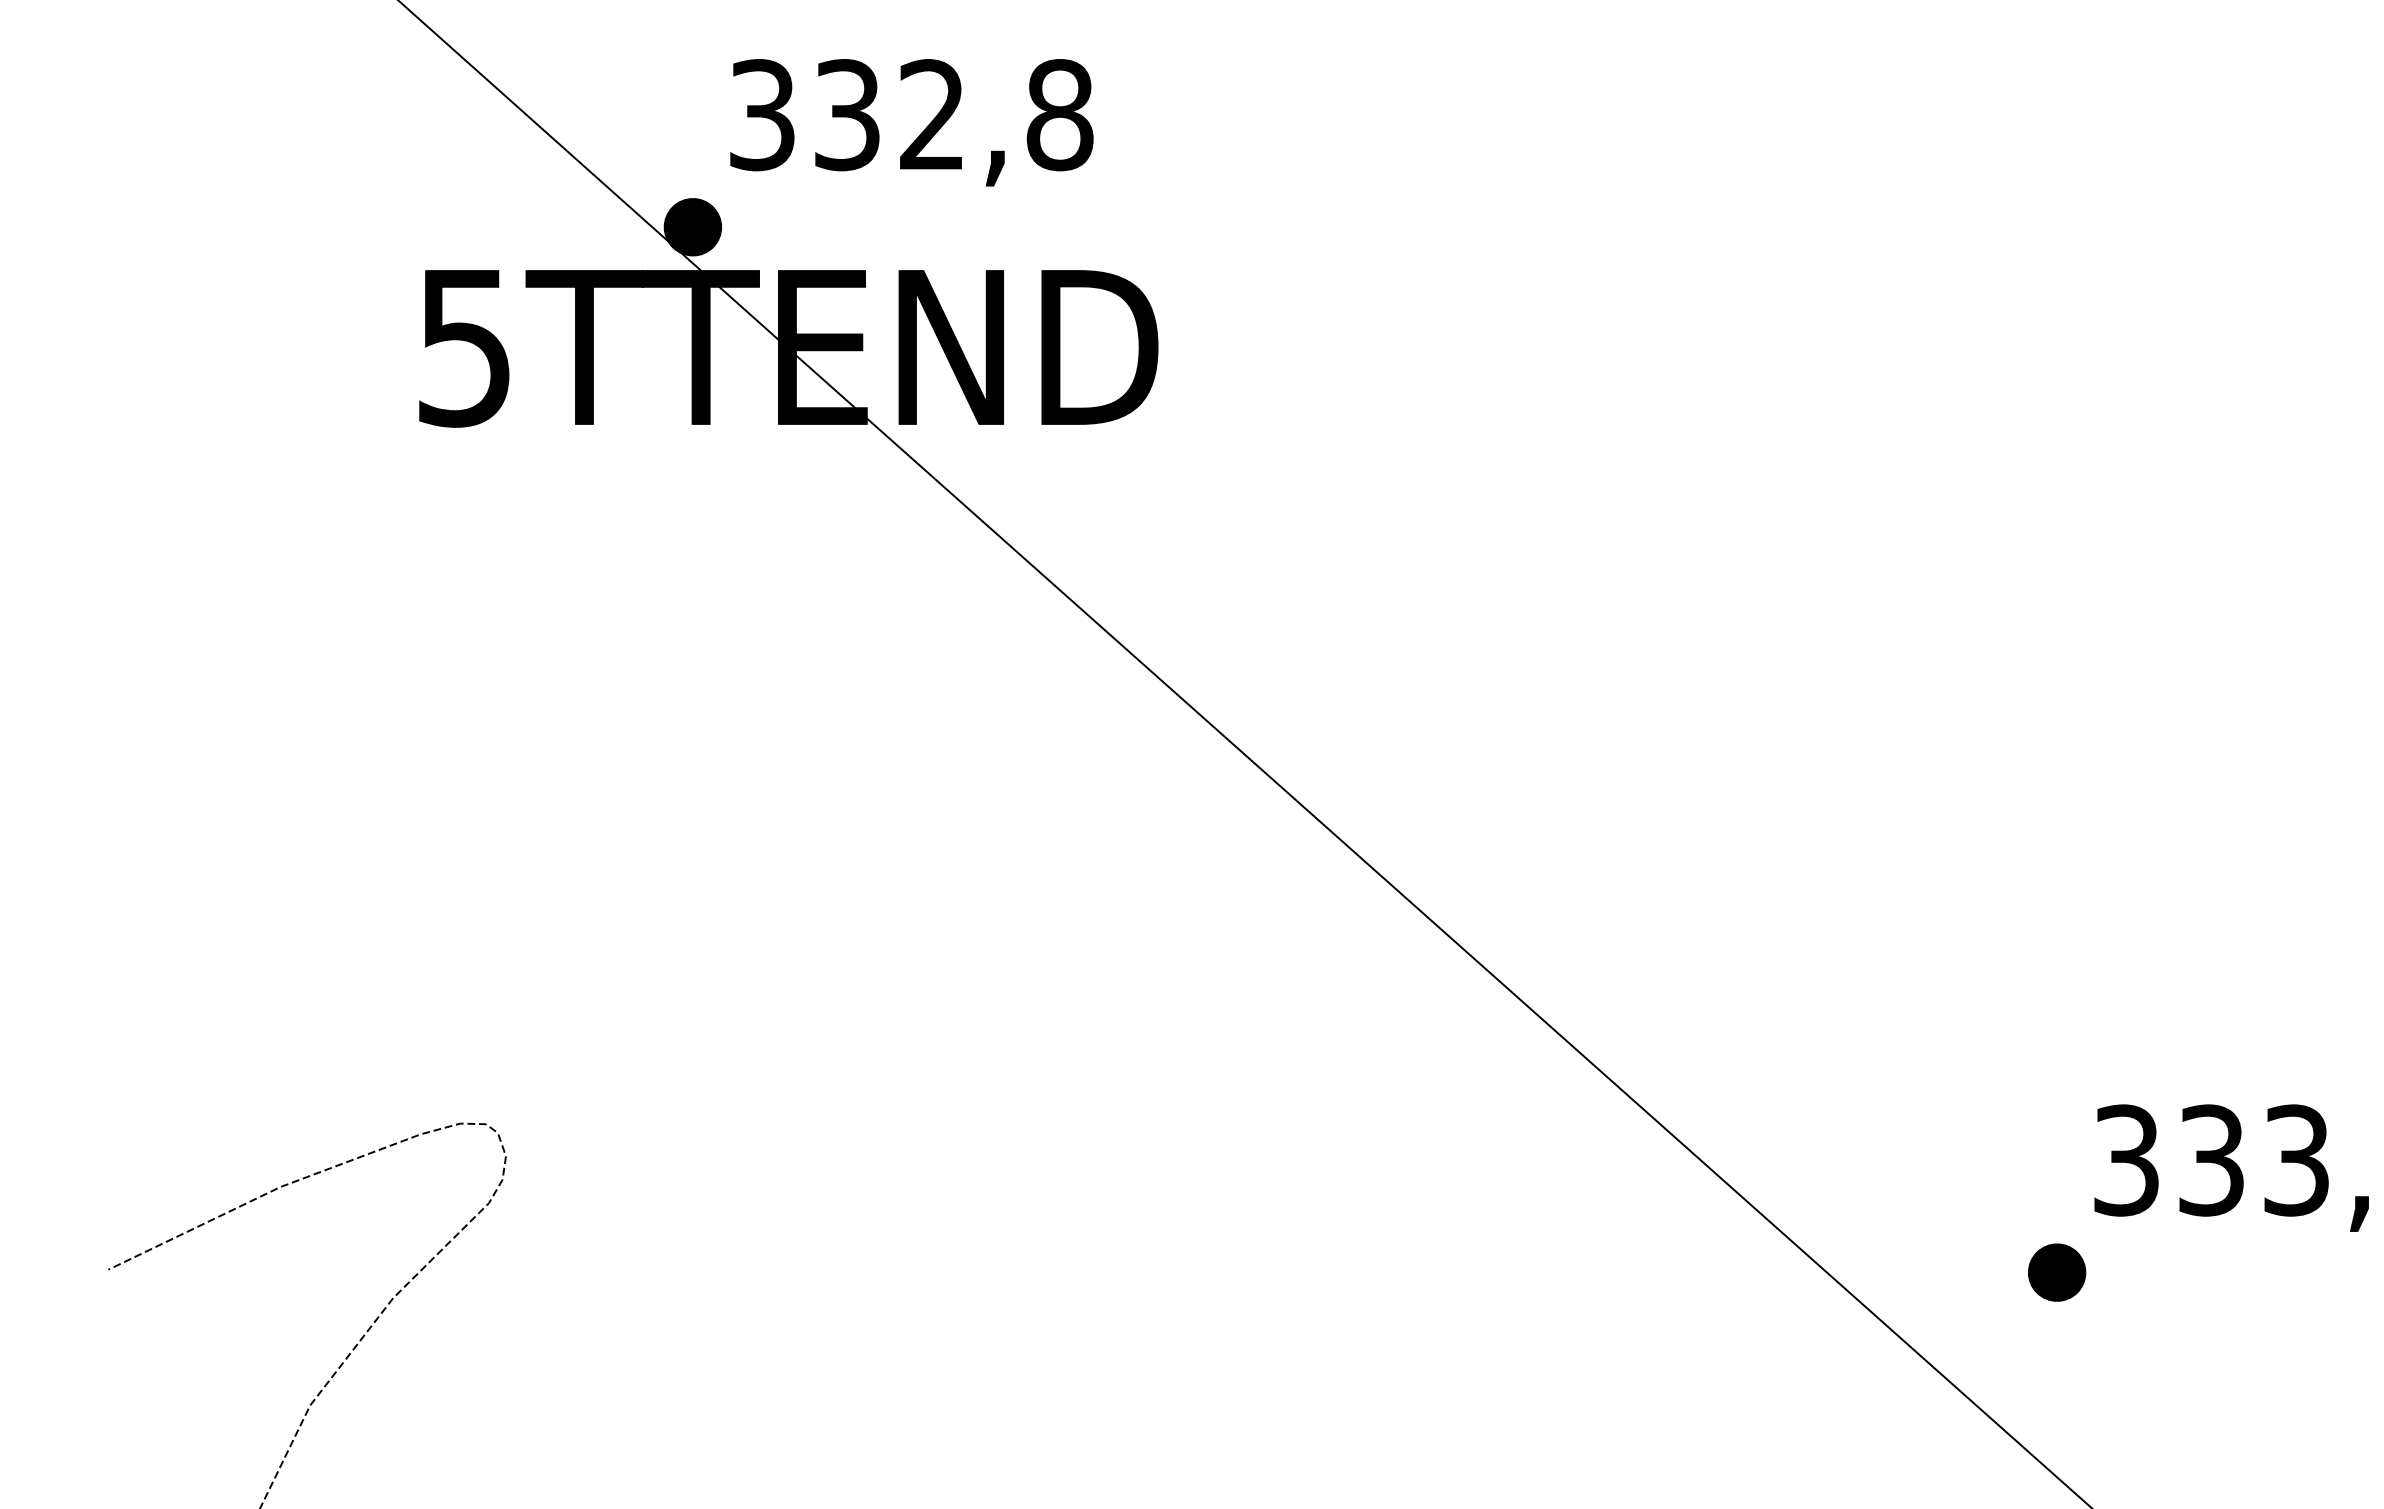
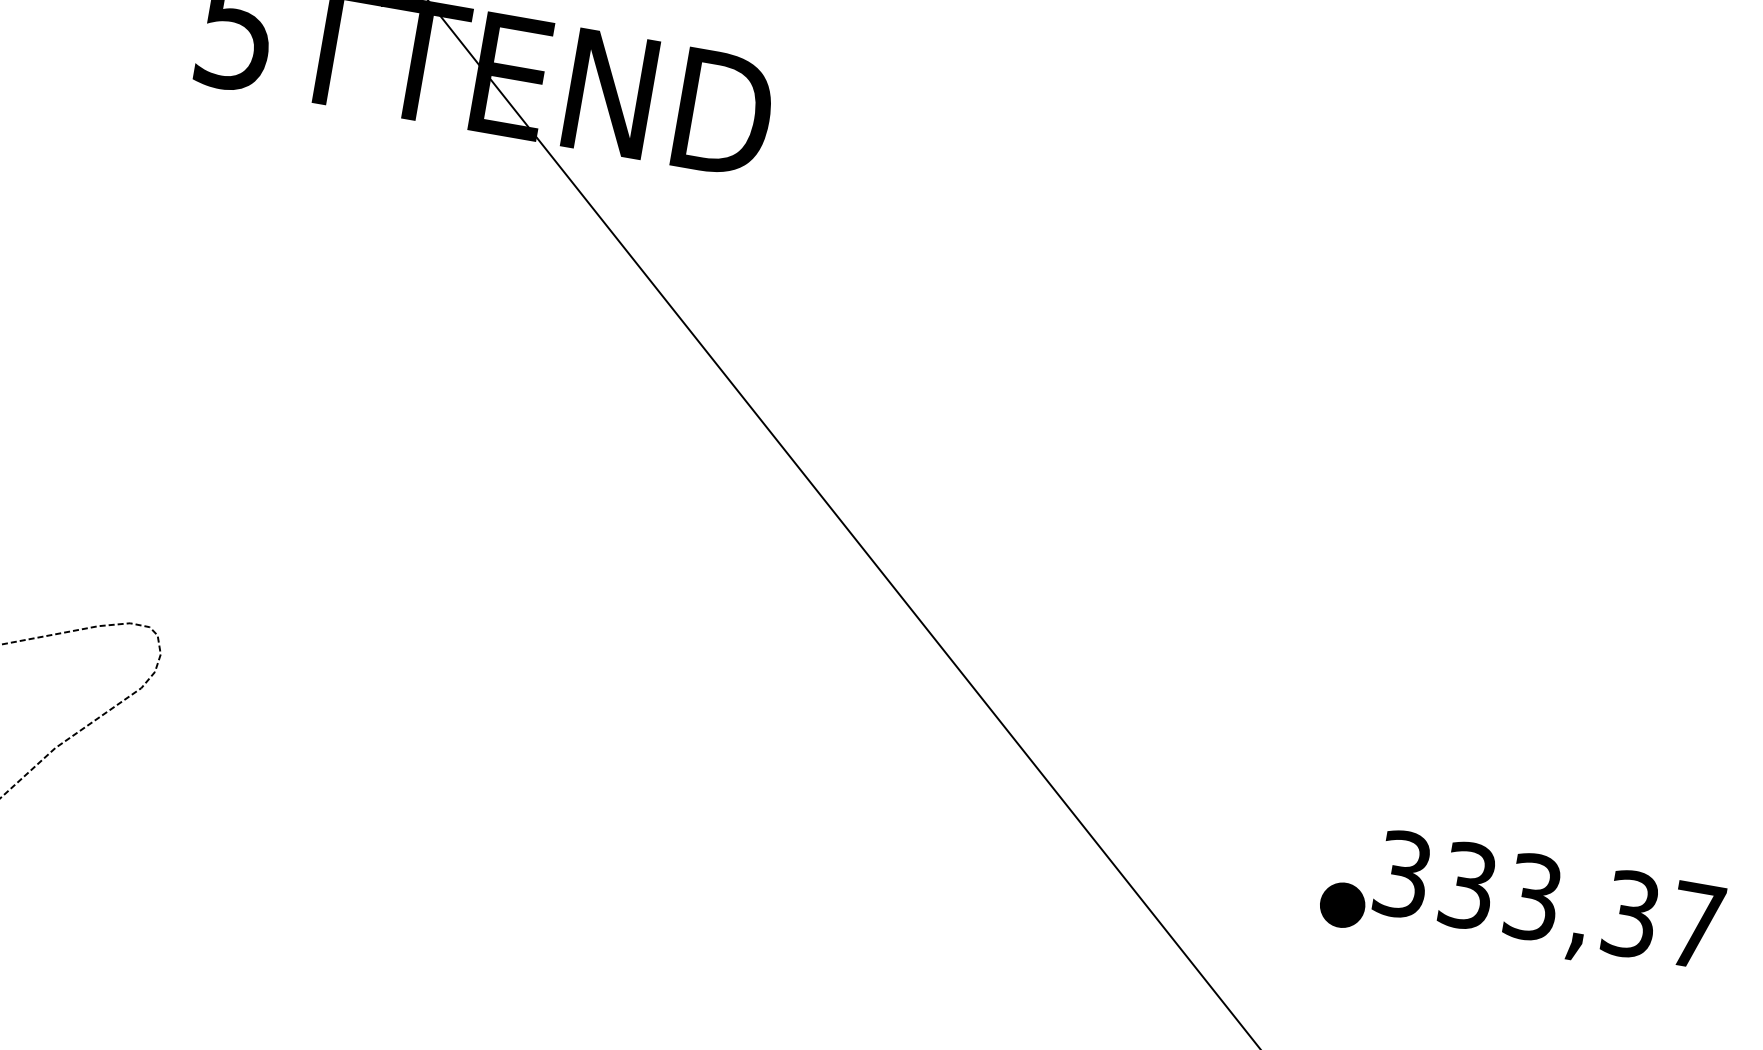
part: (2057, 1272) -> (1342, 905), moved

